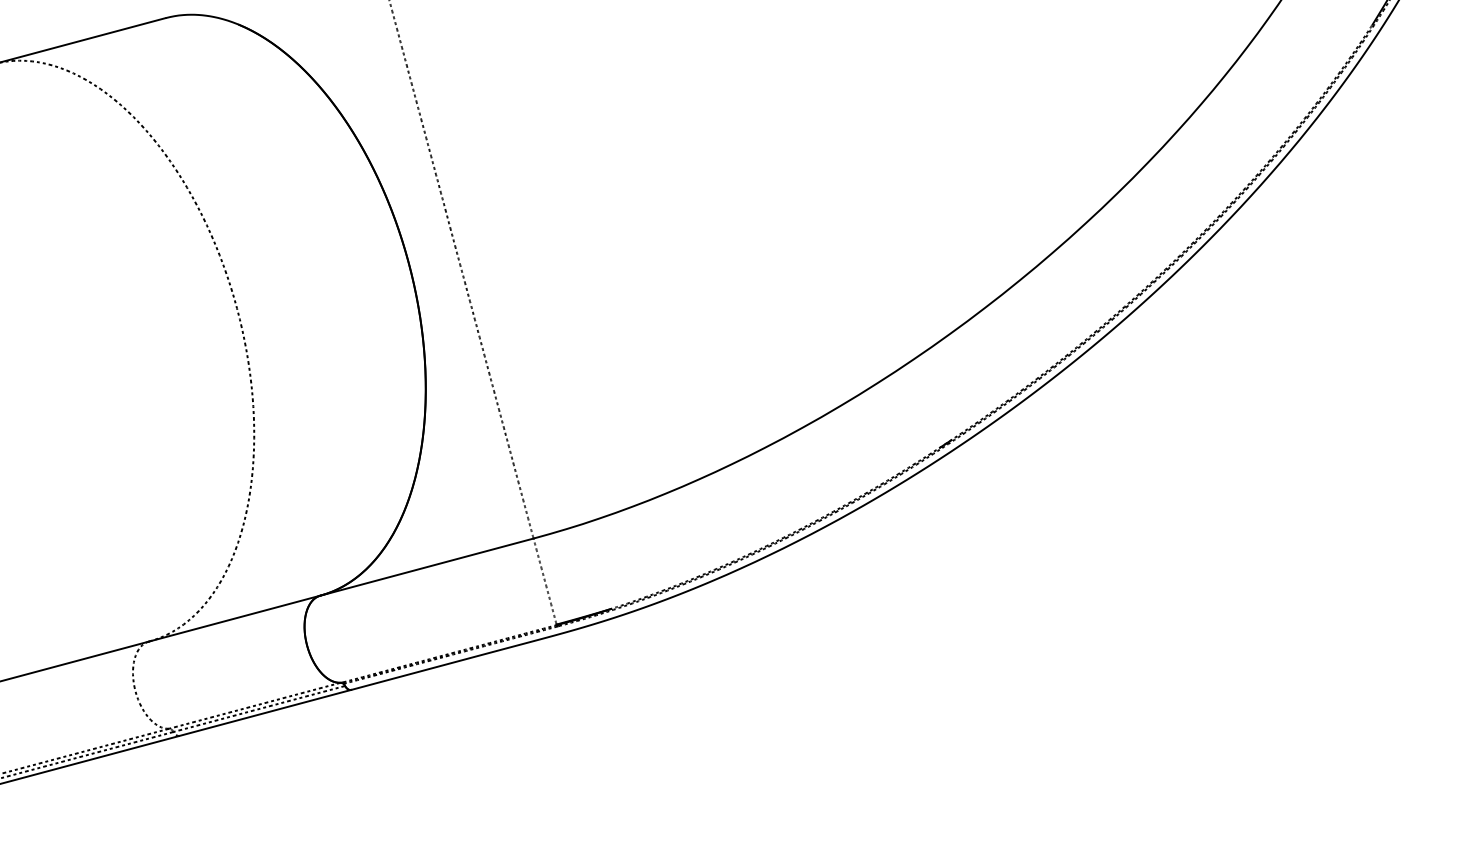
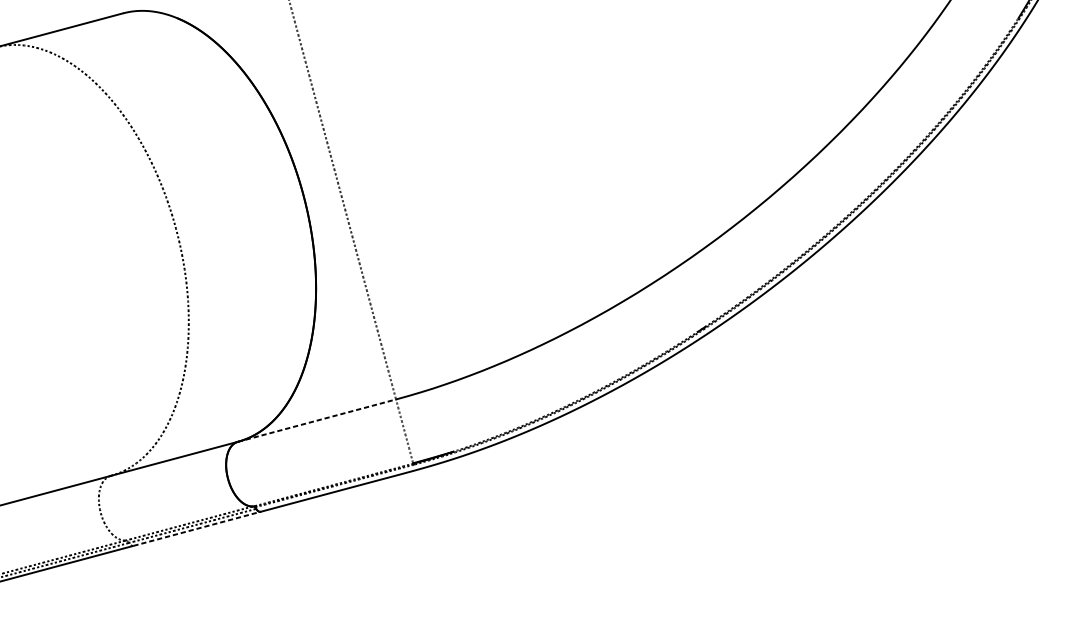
line: (427, 567) -> (317, 420), solid -> dashed
line: (265, 712) -> (197, 528), solid -> dashed

